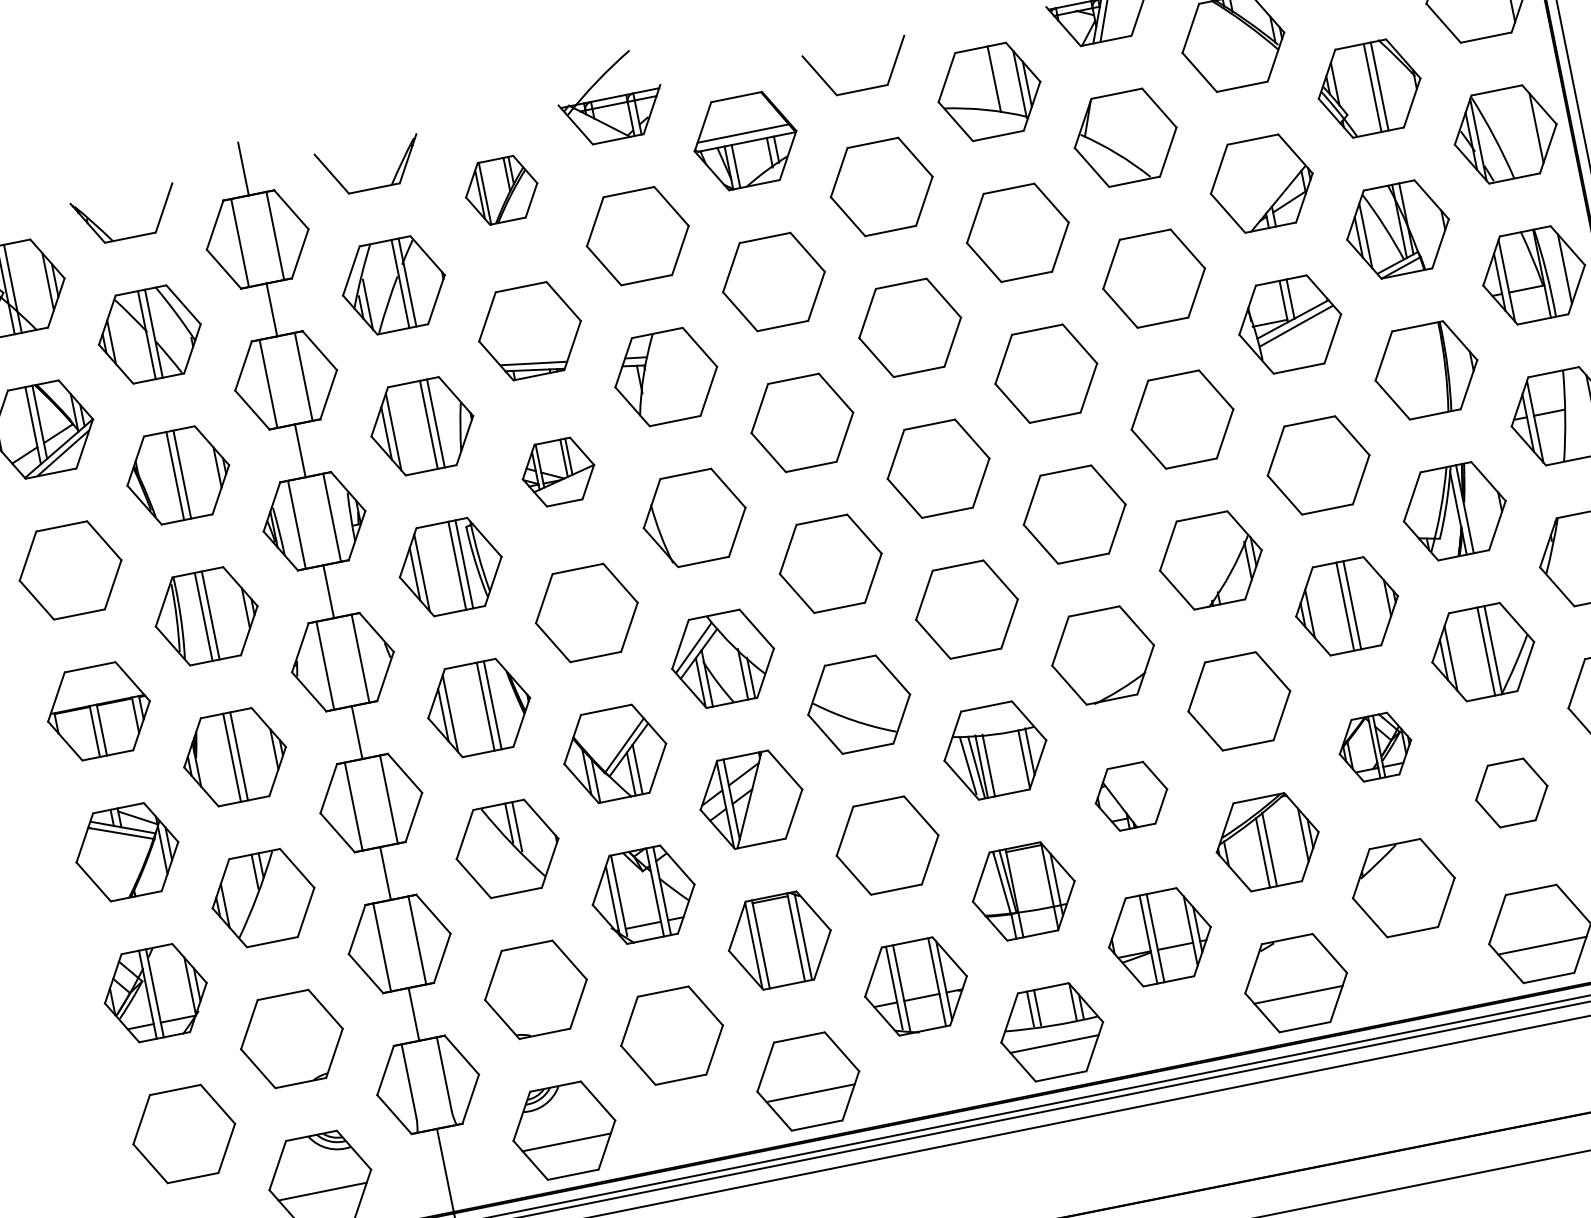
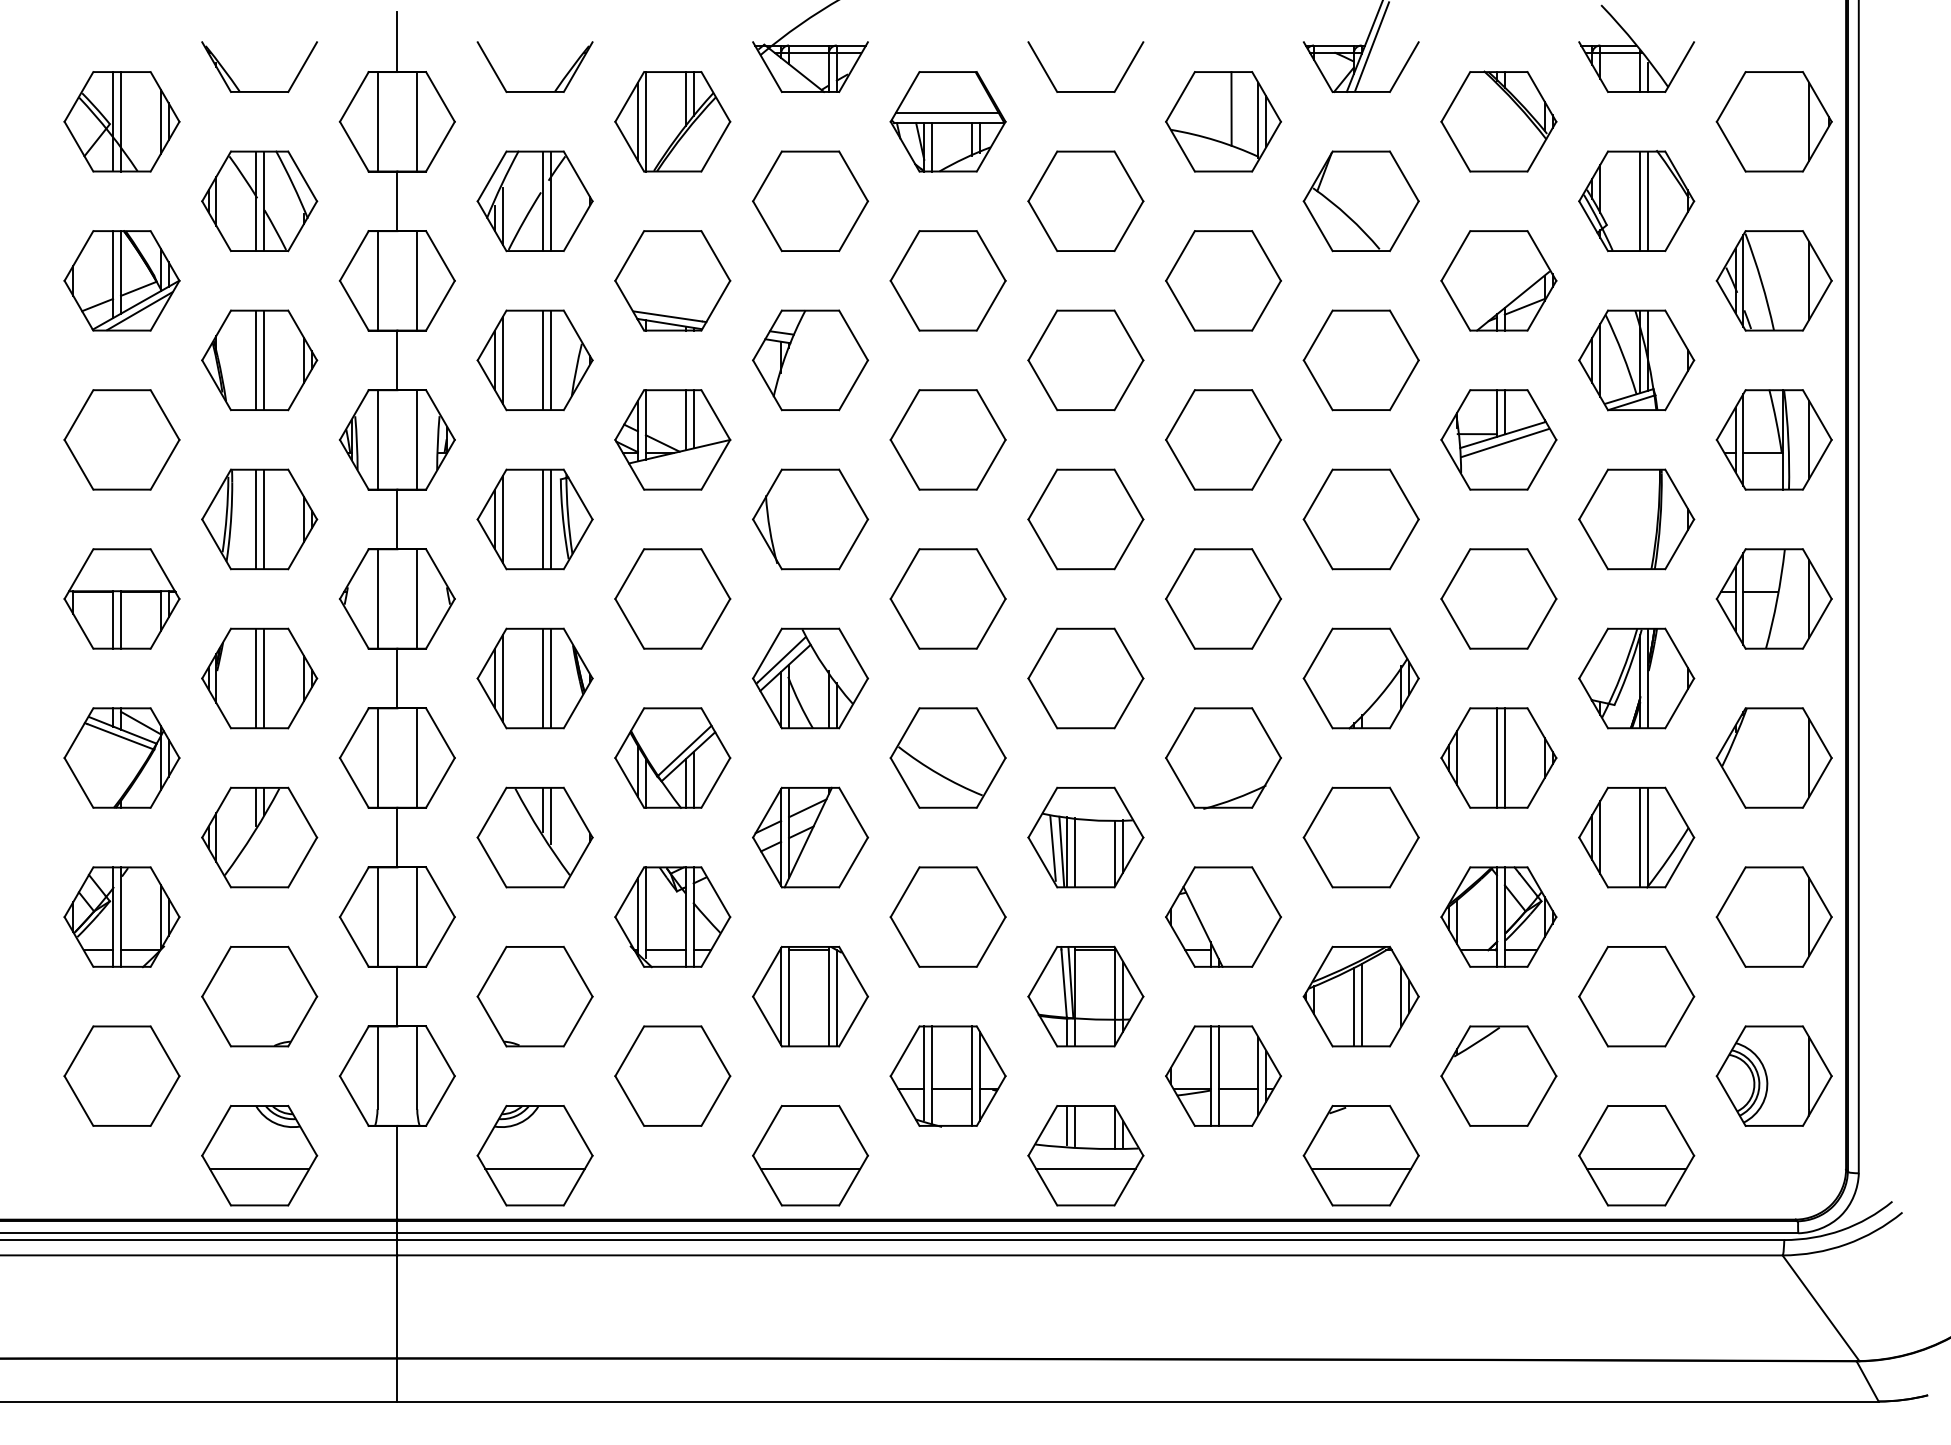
part: (501, 190) -> (672, 121), size x1.43
part: (558, 471) -> (672, 439), size x1.43
part: (1374, 746) -> (1498, 916), size x1.43
part: (1511, 792) -> (1636, 996), size x1.43
part: (1131, 795) -> (1223, 916), size x1.43

